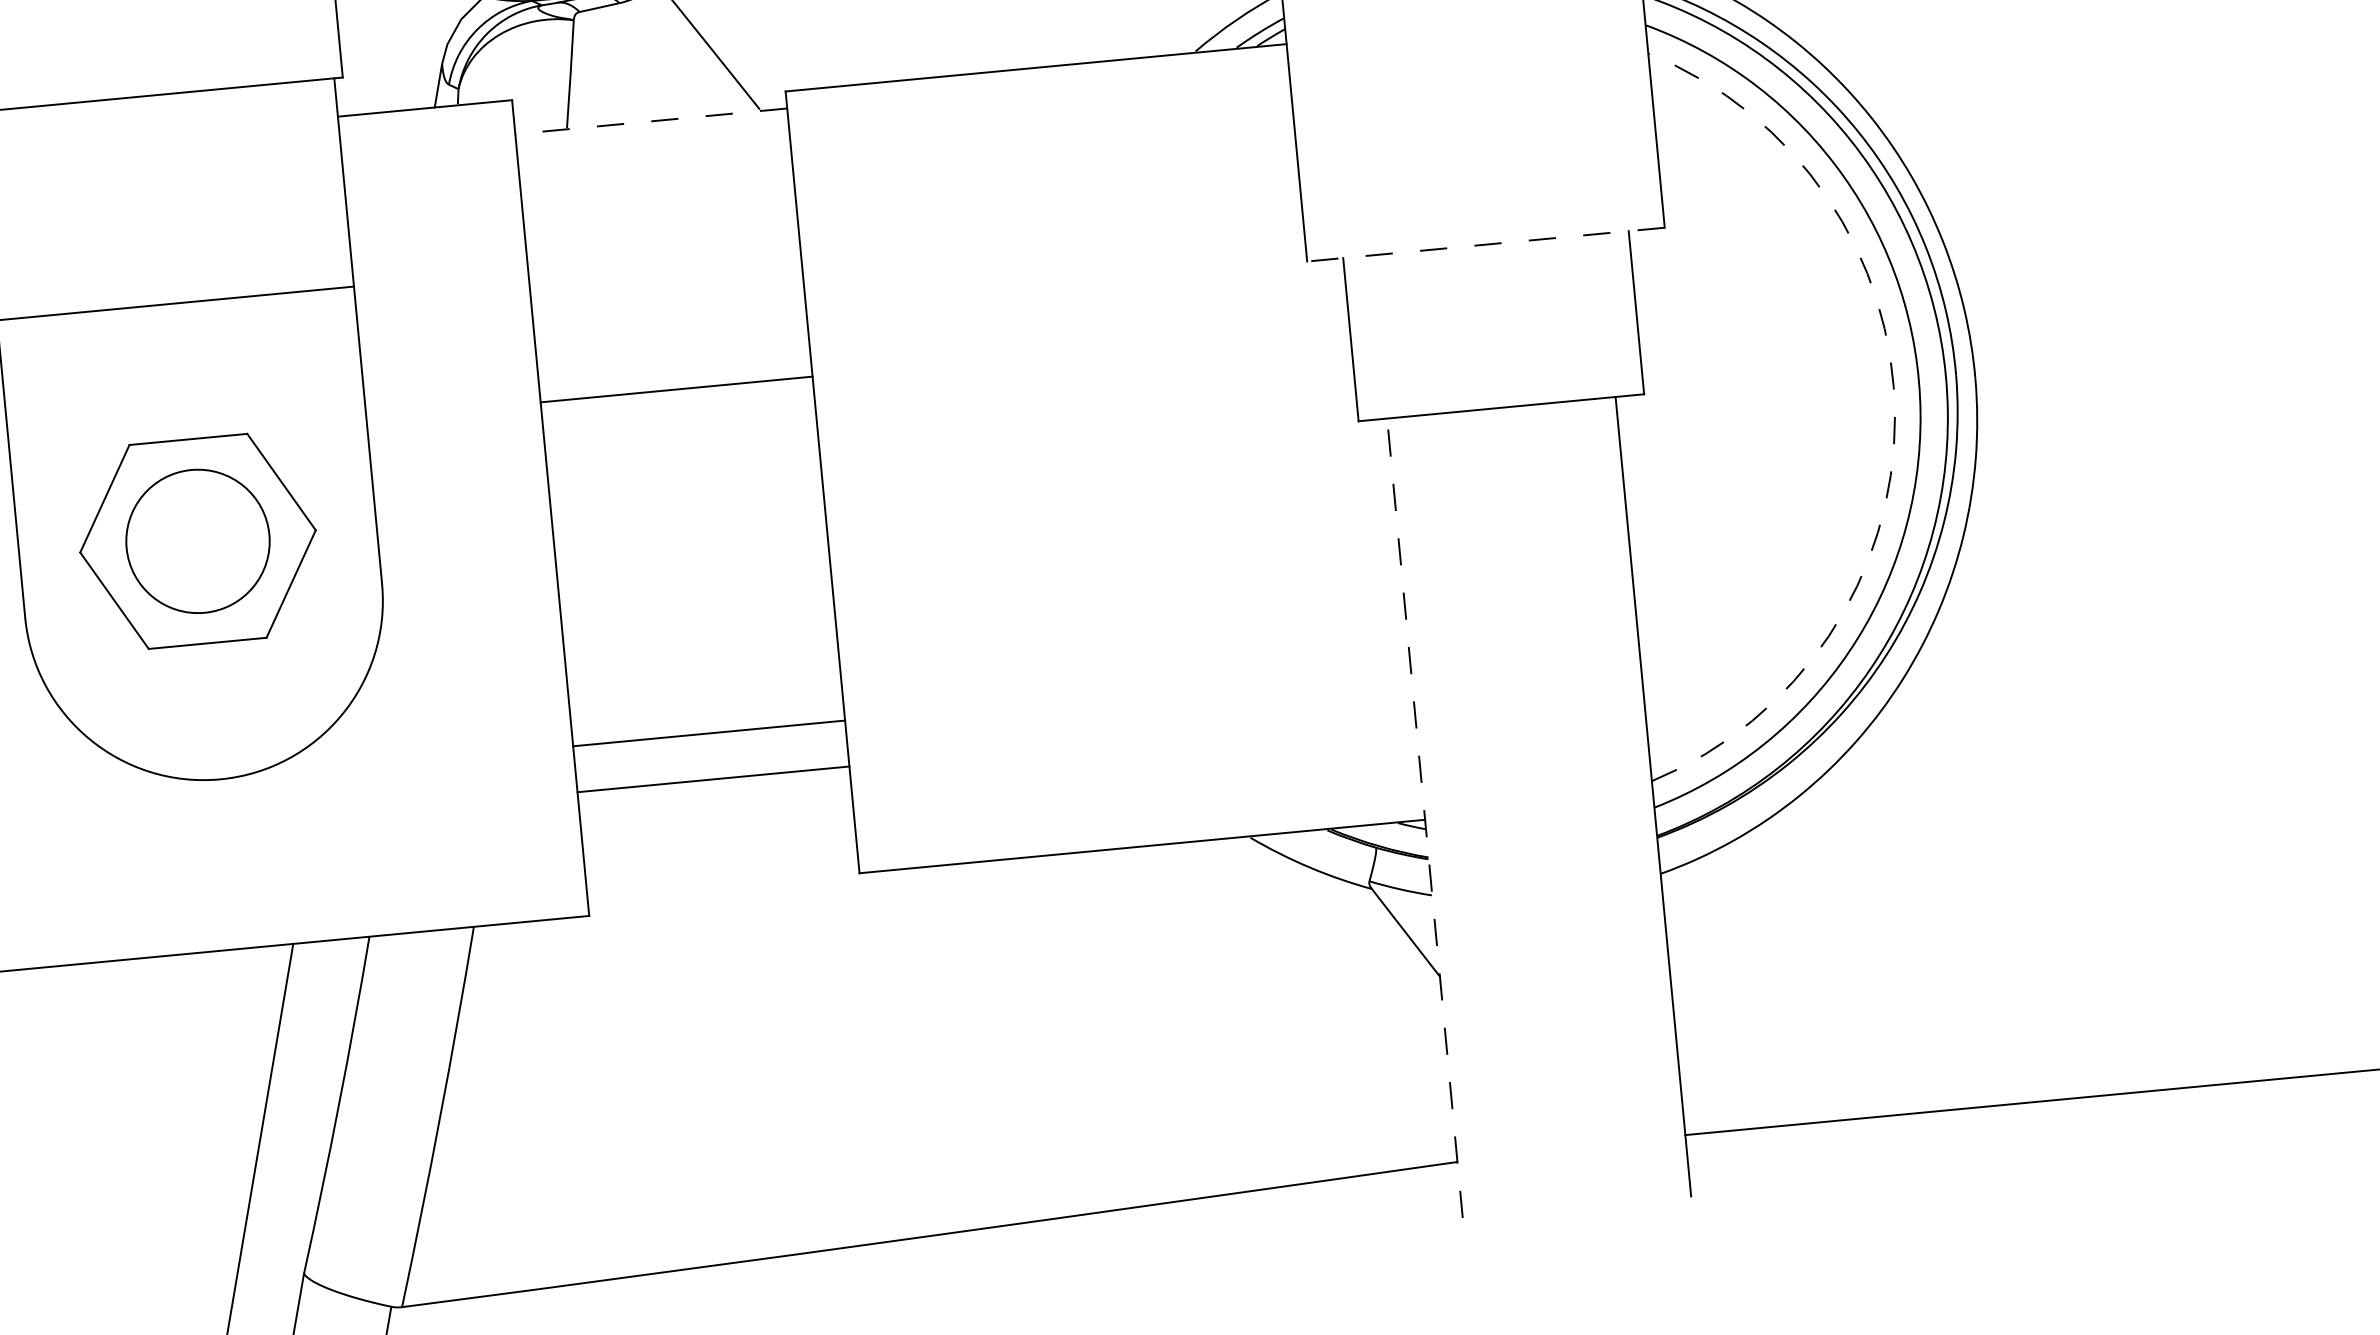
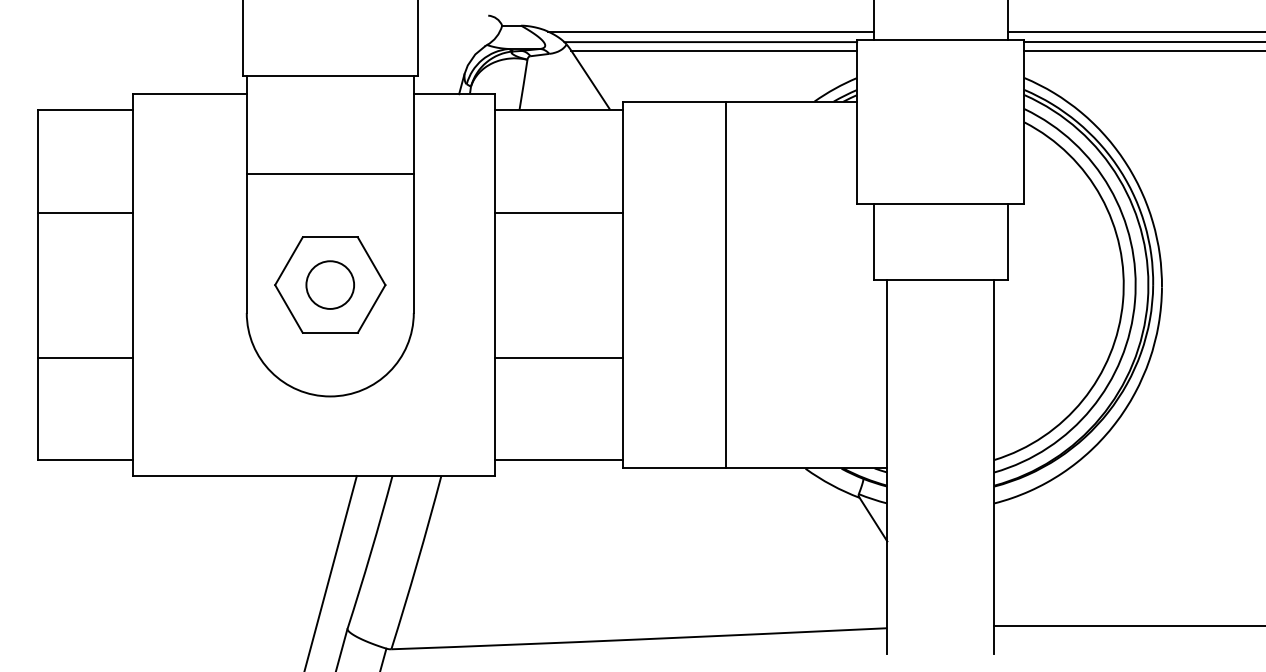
line: (650, 122) -> (558, 110), dashed -> solid
line: (1485, 243) -> (940, 203), dashed -> solid
line: (675, 389) -> (558, 212), moved
arc: (1895, 416) -> (1123, 301), dashed -> solid
line: (1044, 462) -> (726, 285), added
circle: (198, 540) -> (330, 284), size x0.71
line: (708, 733) -> (558, 357), moved
line: (712, 780) -> (558, 460), moved
line: (1425, 816) -> (887, 466), dashed -> solid

